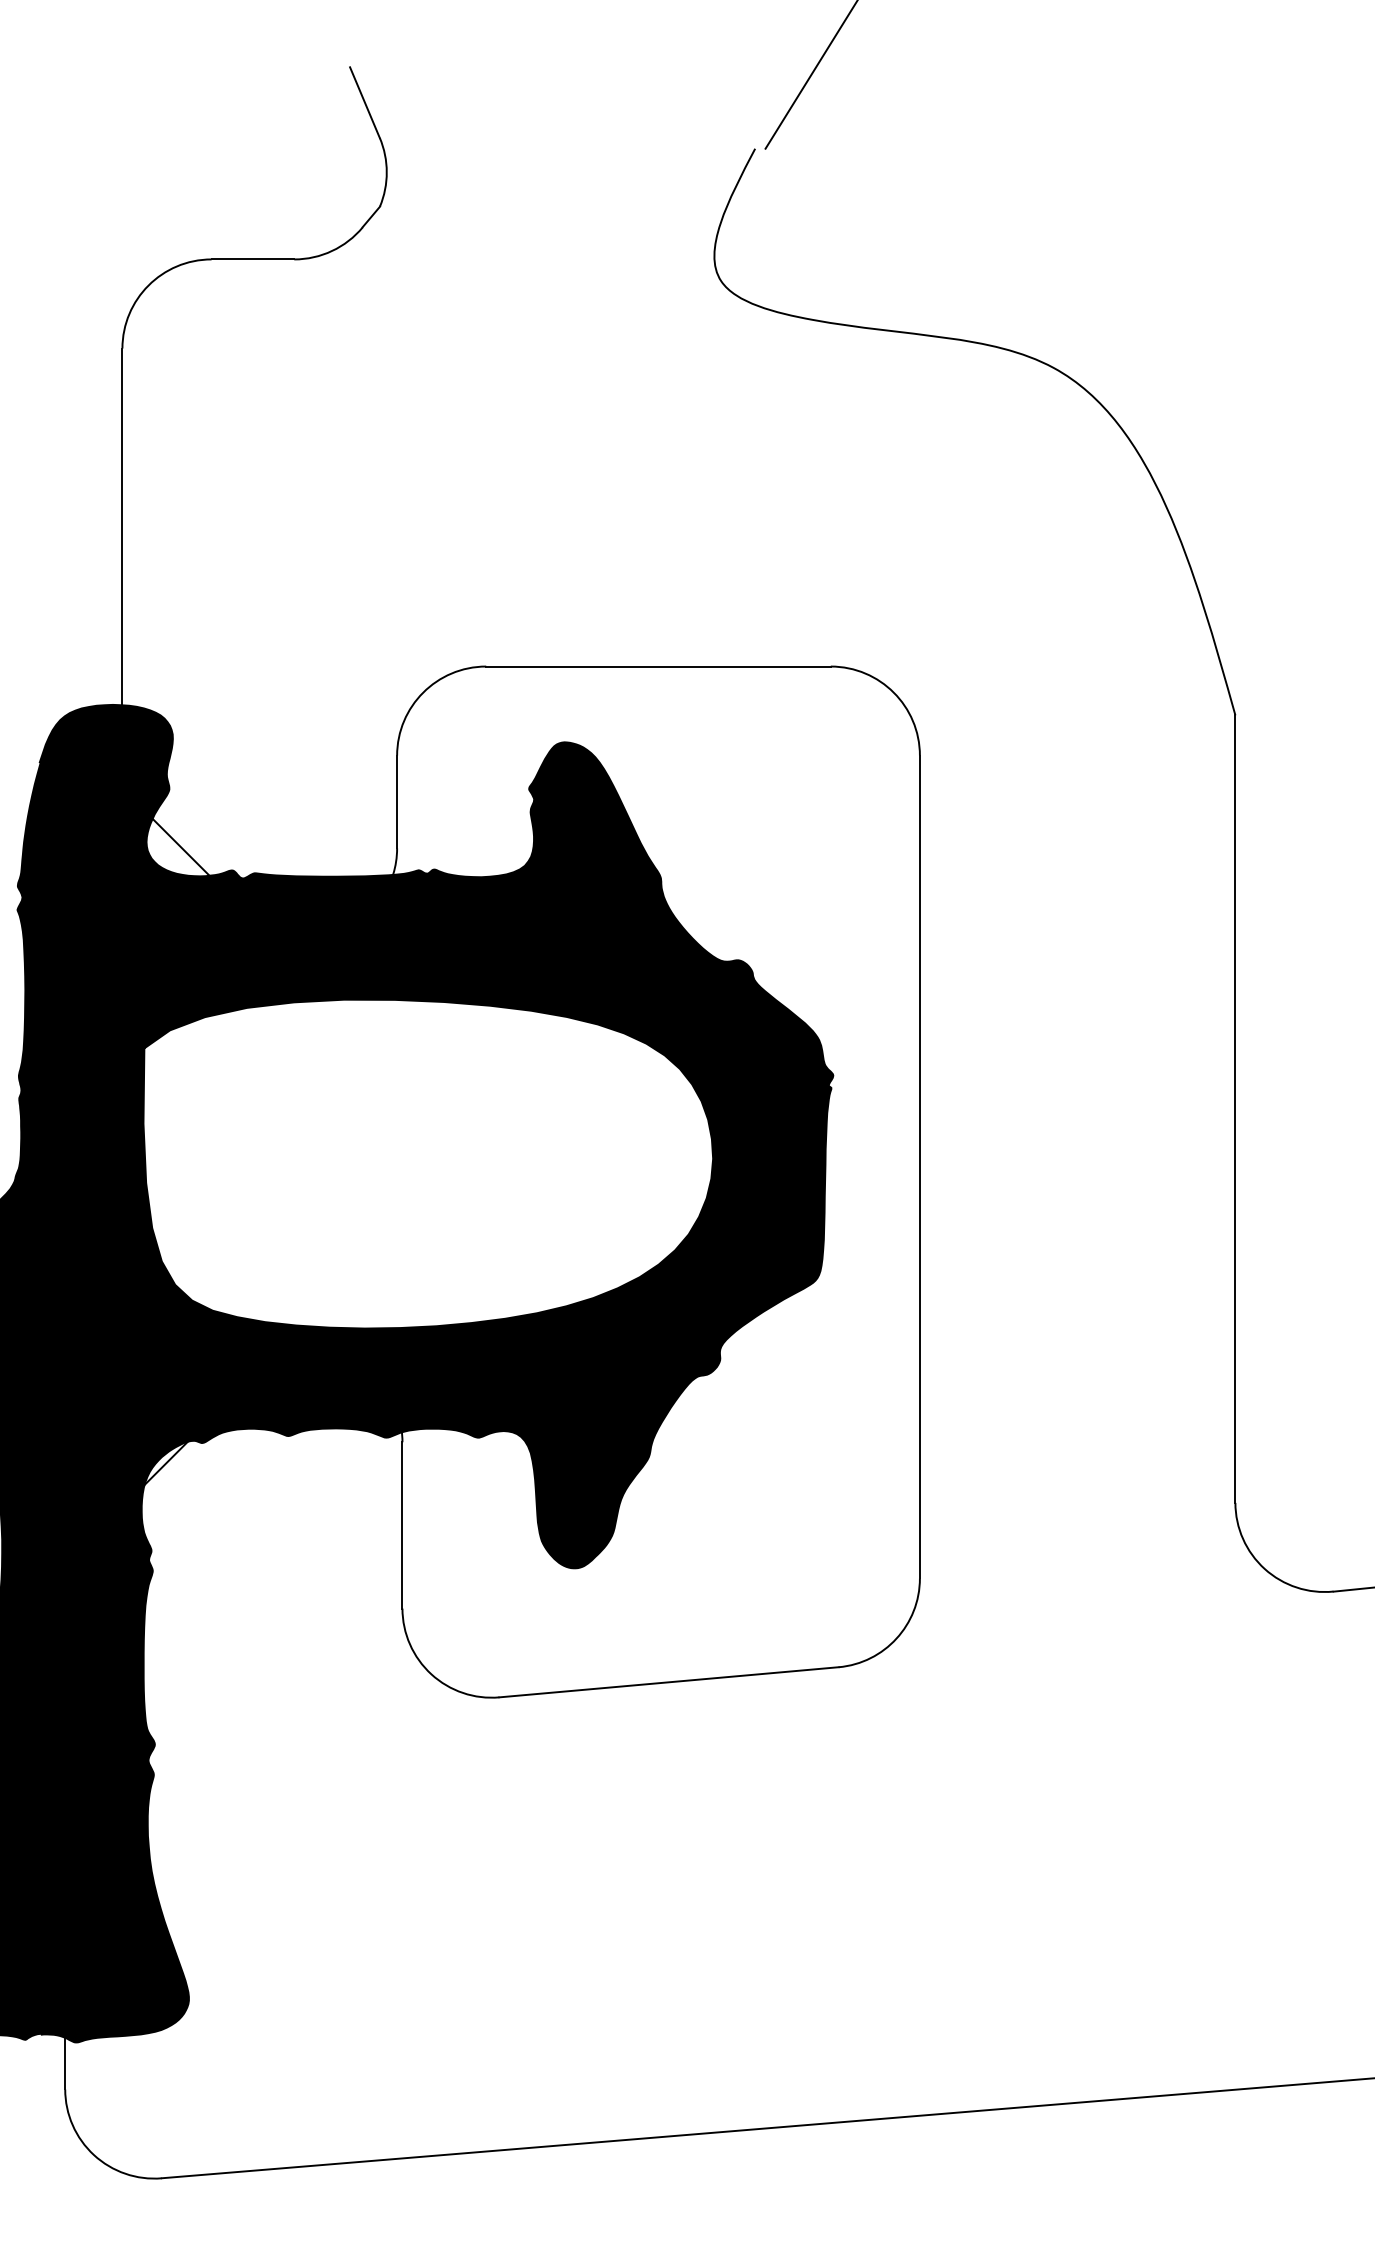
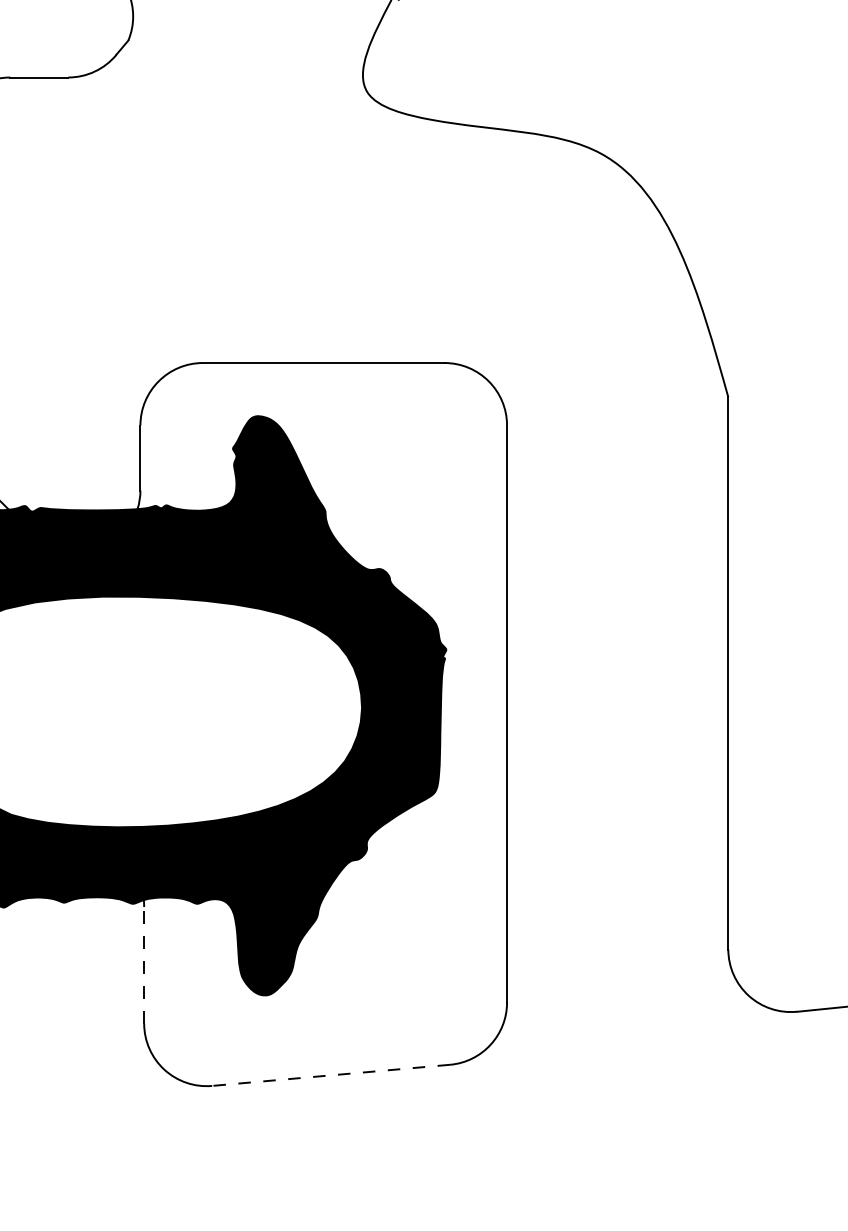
line: (402, 1524) -> (144, 964), solid -> dashed
line: (668, 1682) -> (330, 1075), solid -> dashed

